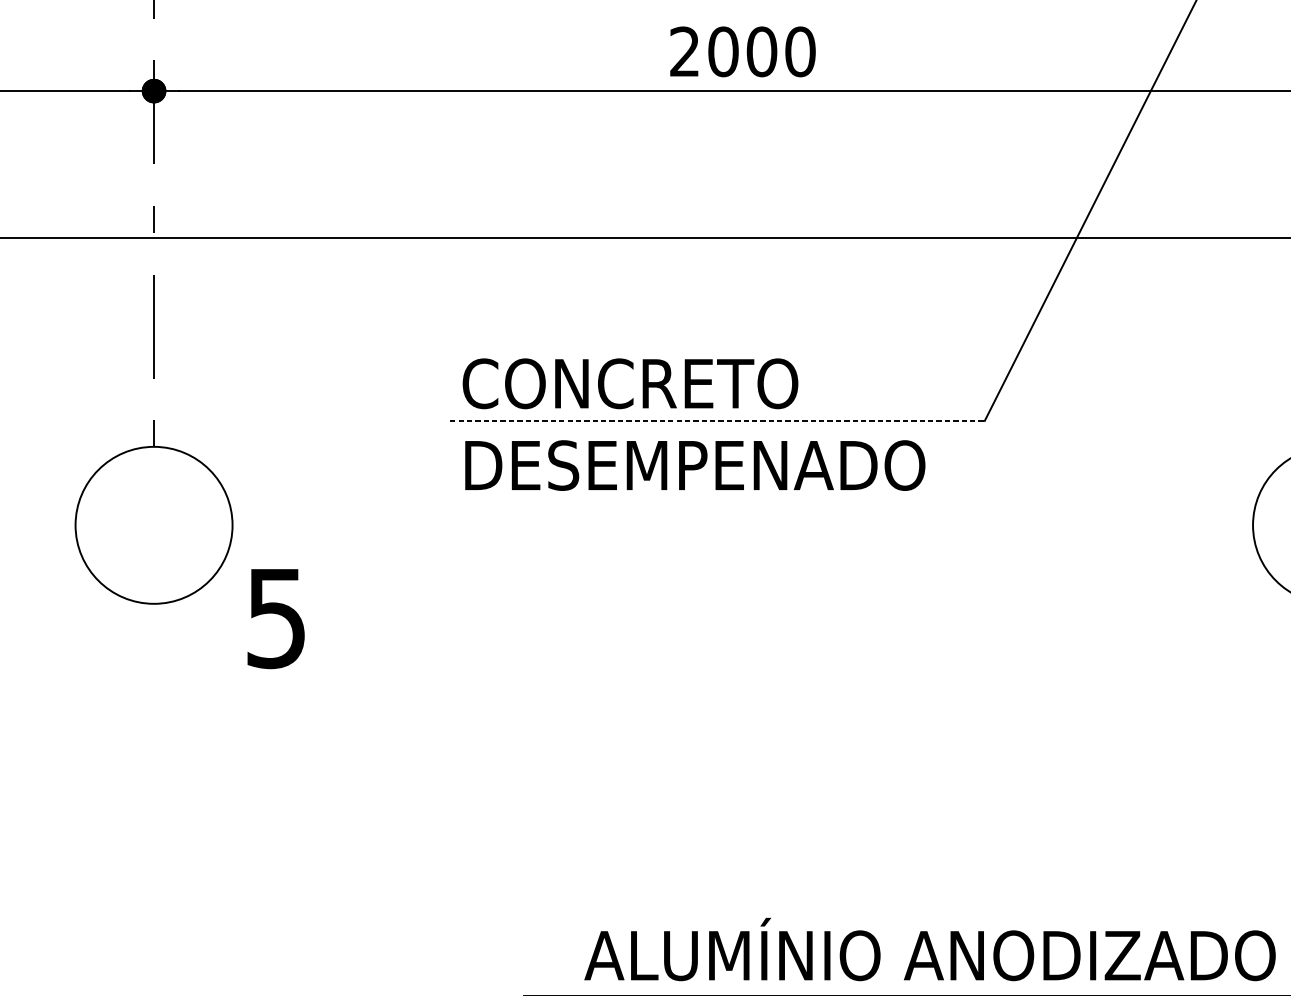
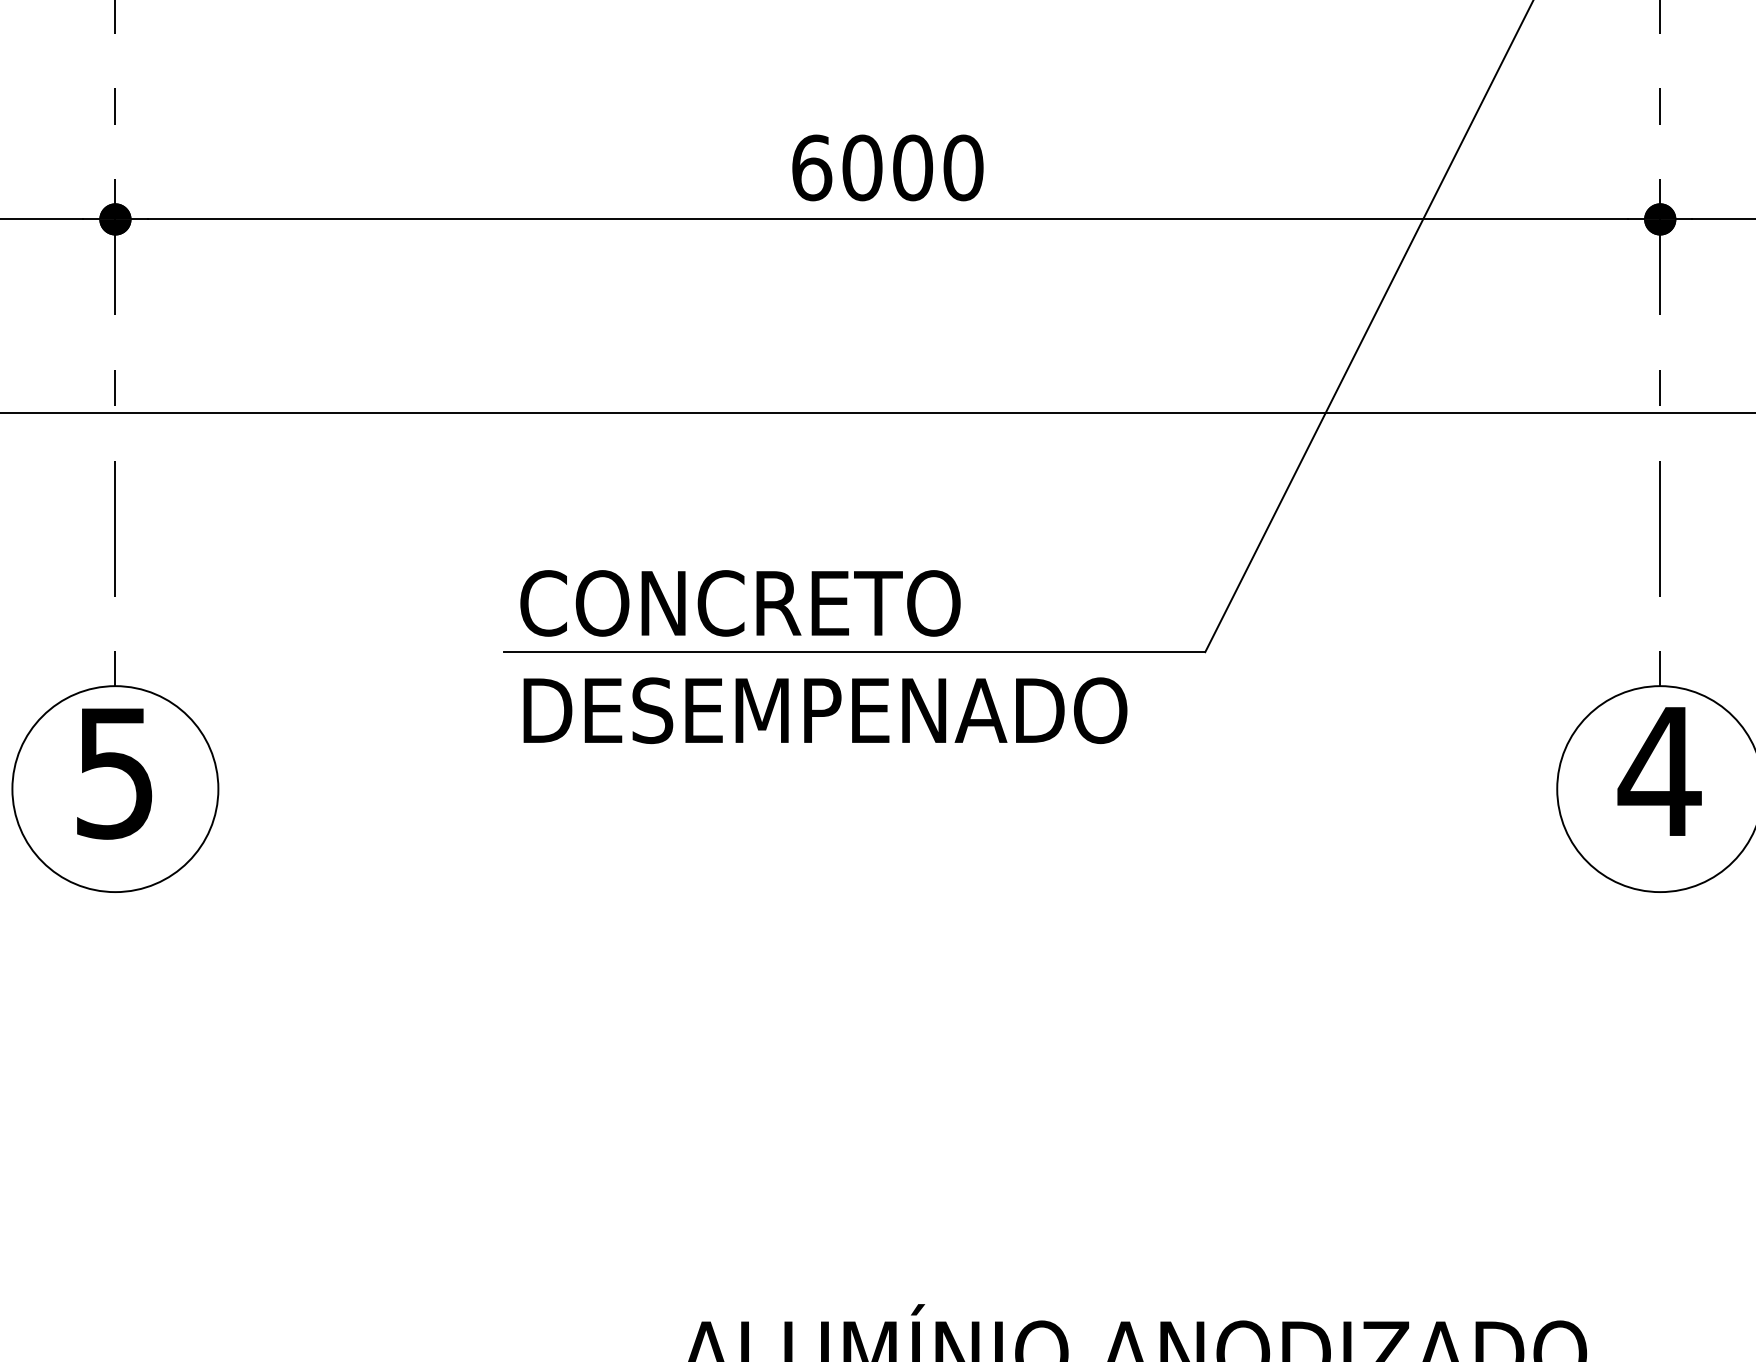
text: (685, 51) -> (812, 167), 2000 -> 6000
line: (717, 421) -> (854, 652), dashed -> solid
text: (276, 618) -> (114, 773), moved

